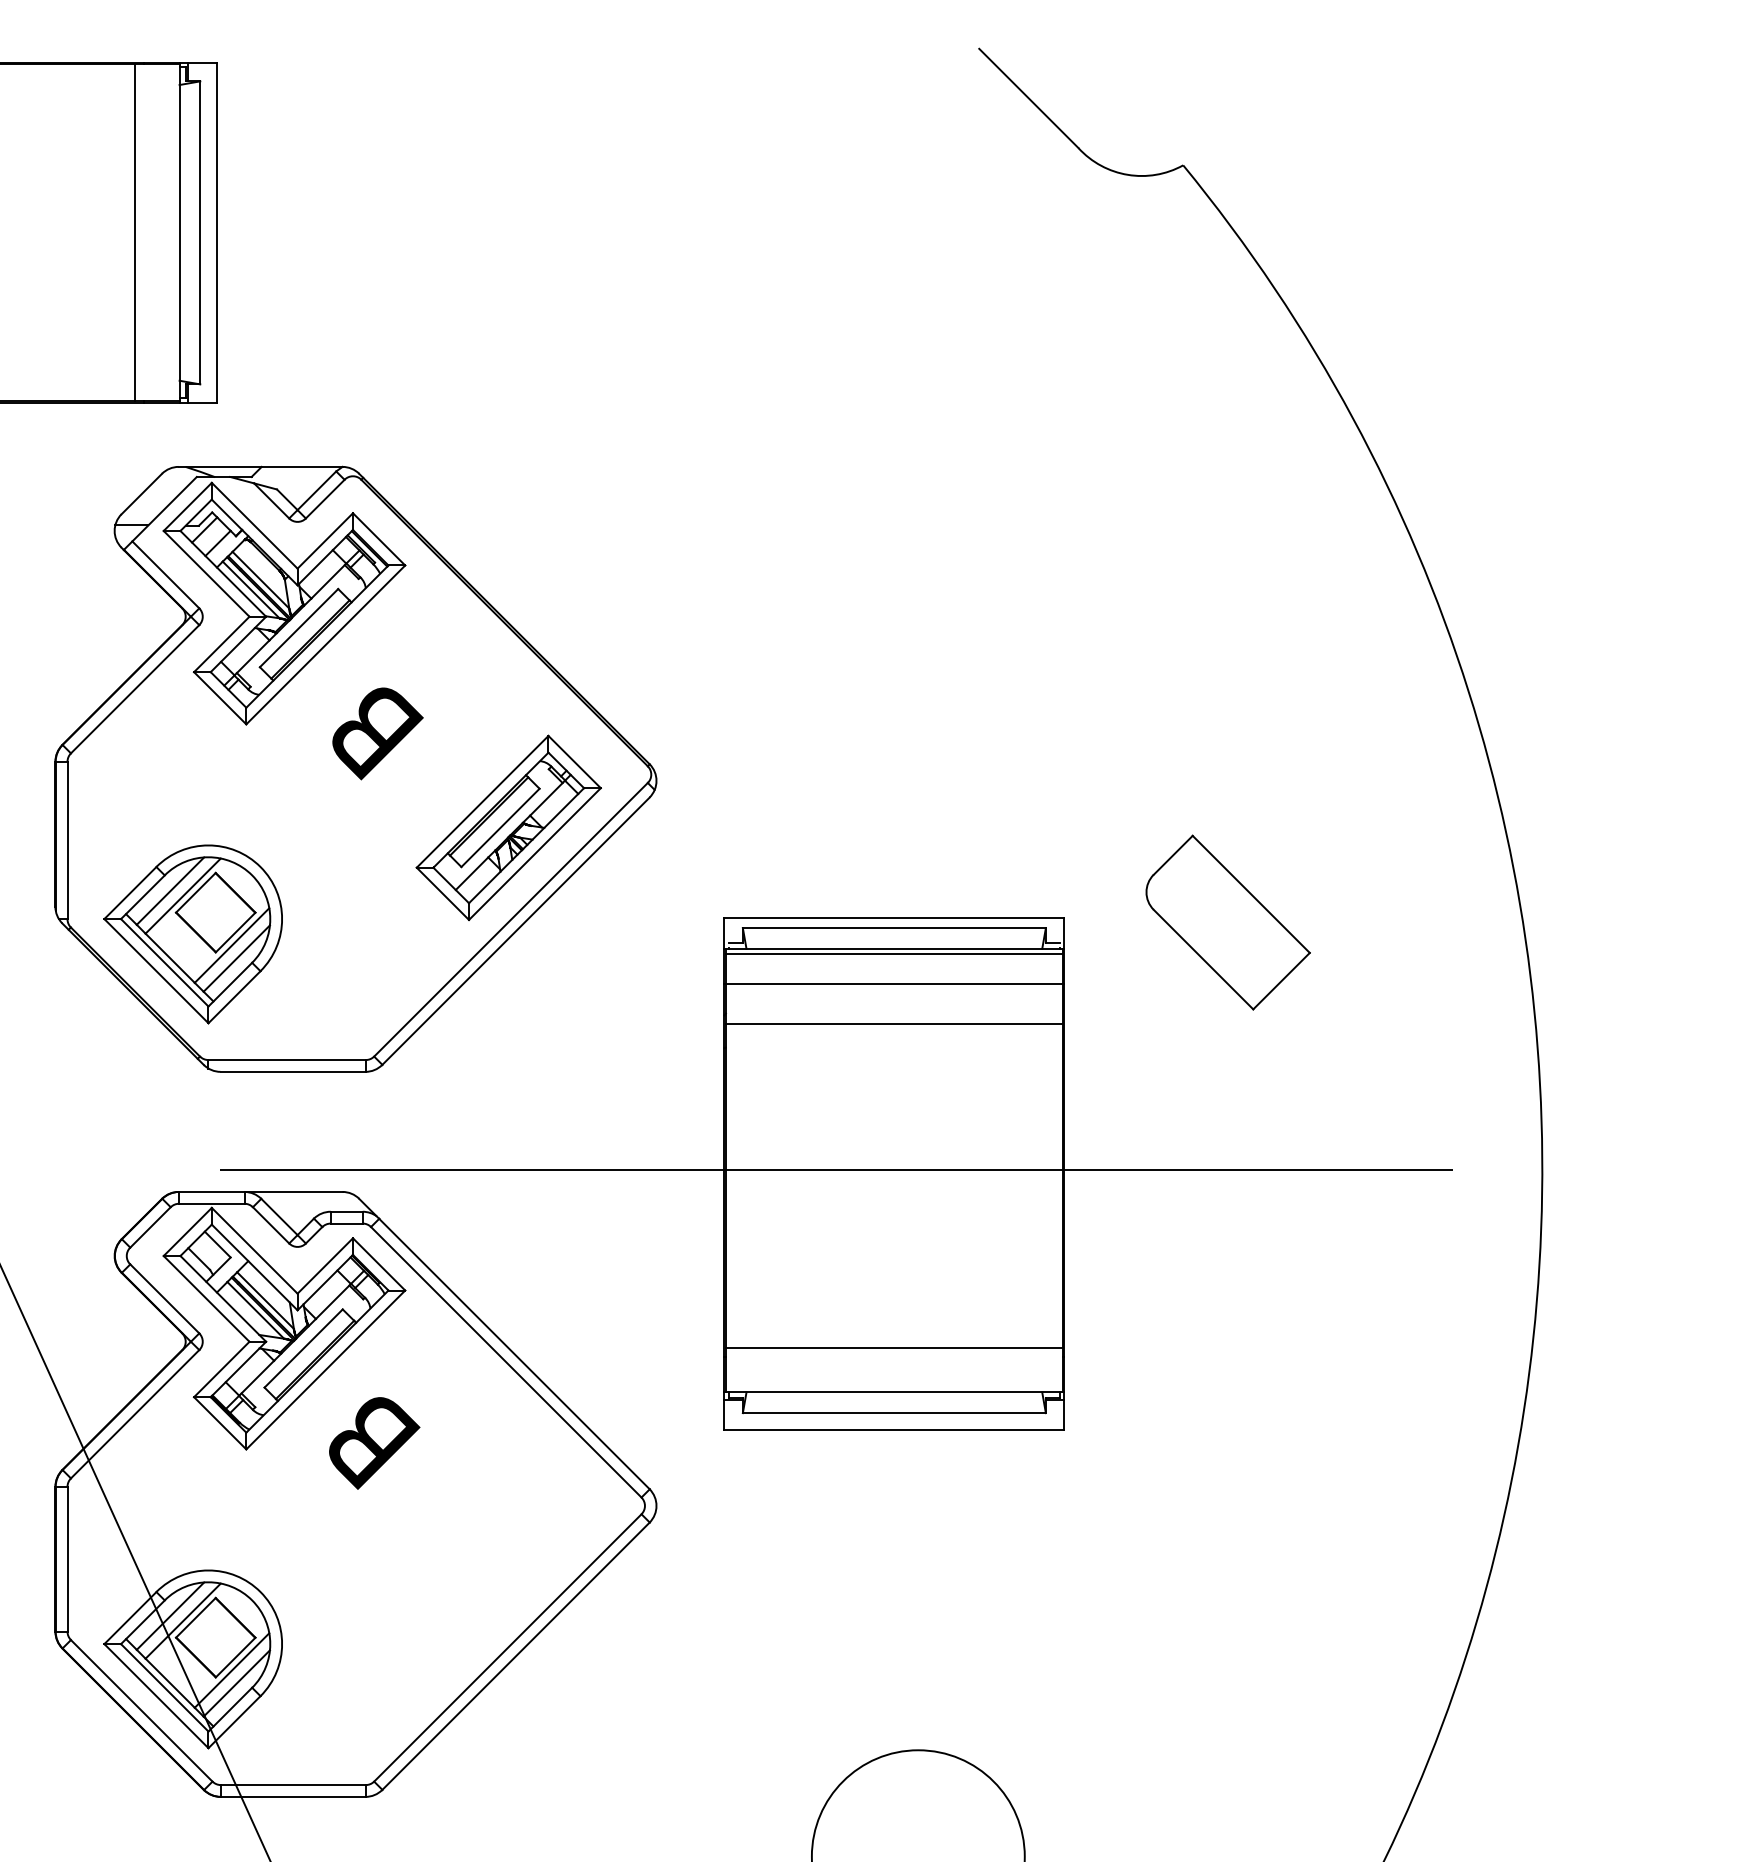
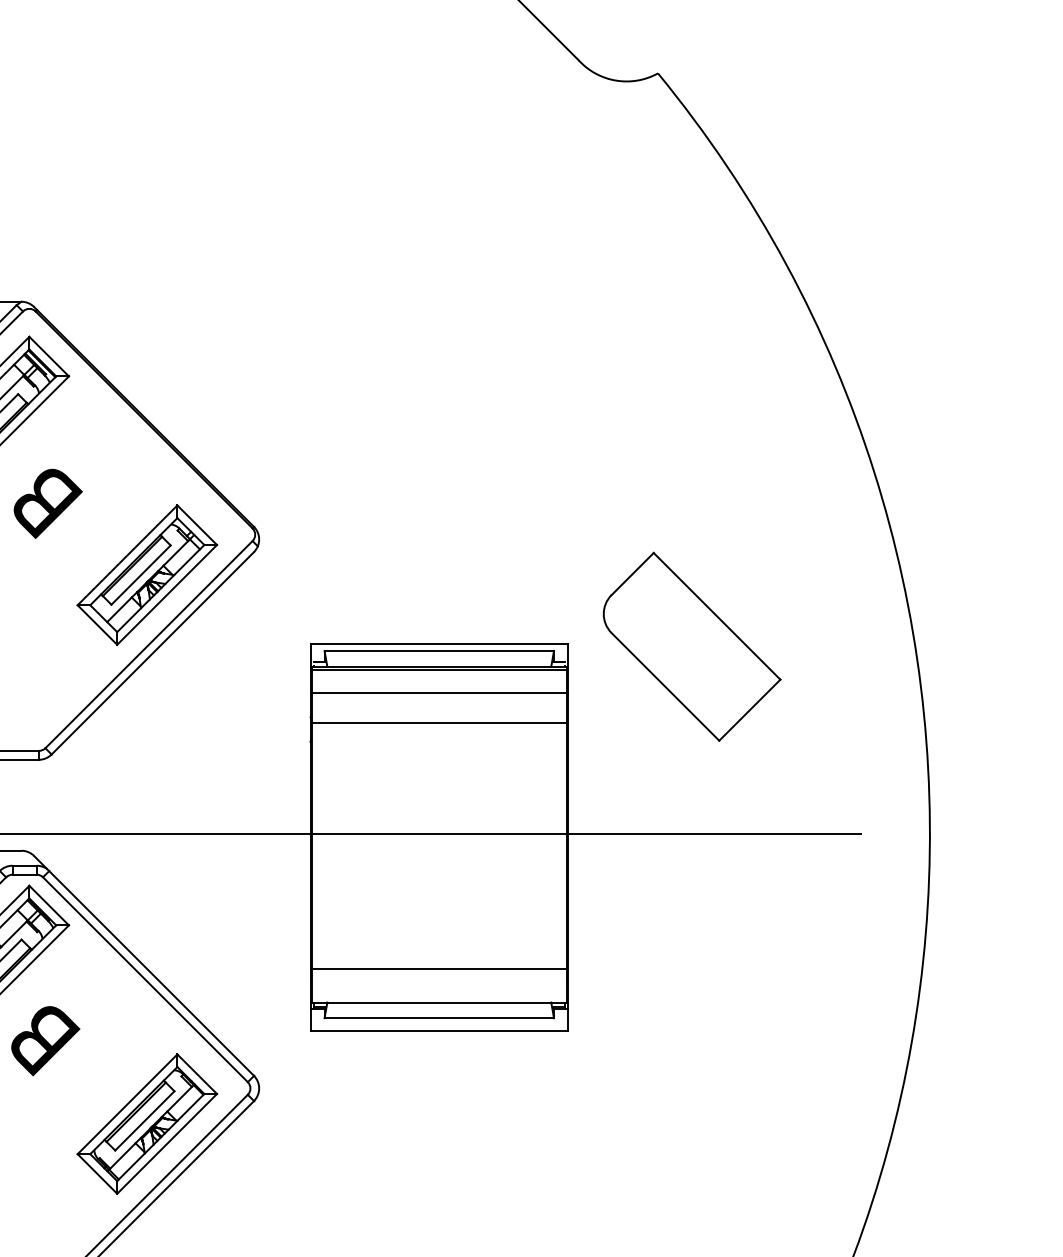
part: (1227, 922) -> (691, 646), size x1.43
part: (508, 1552) -> (147, 1123), added

